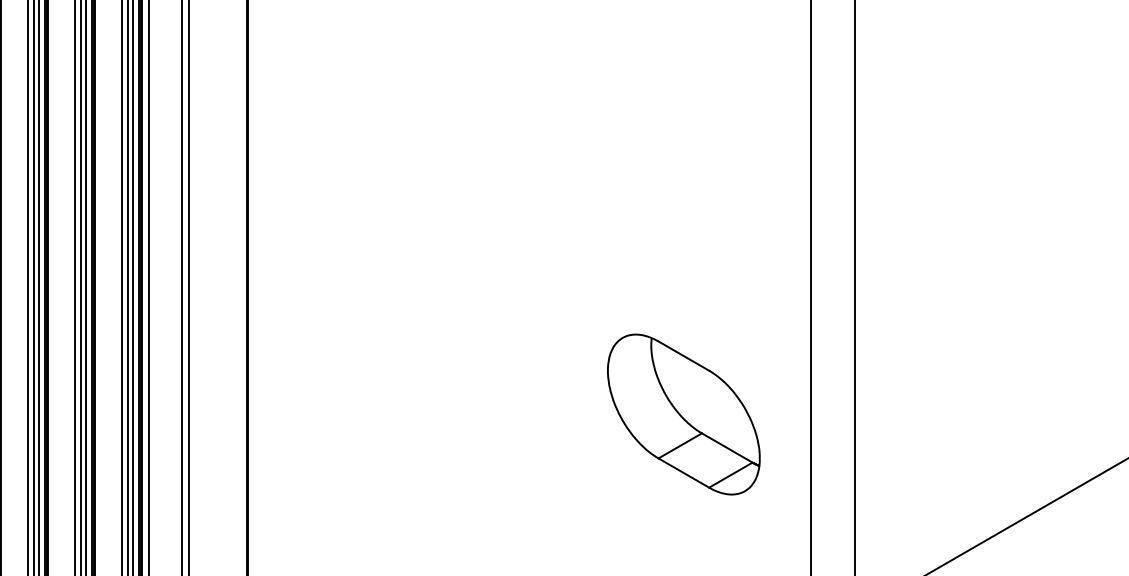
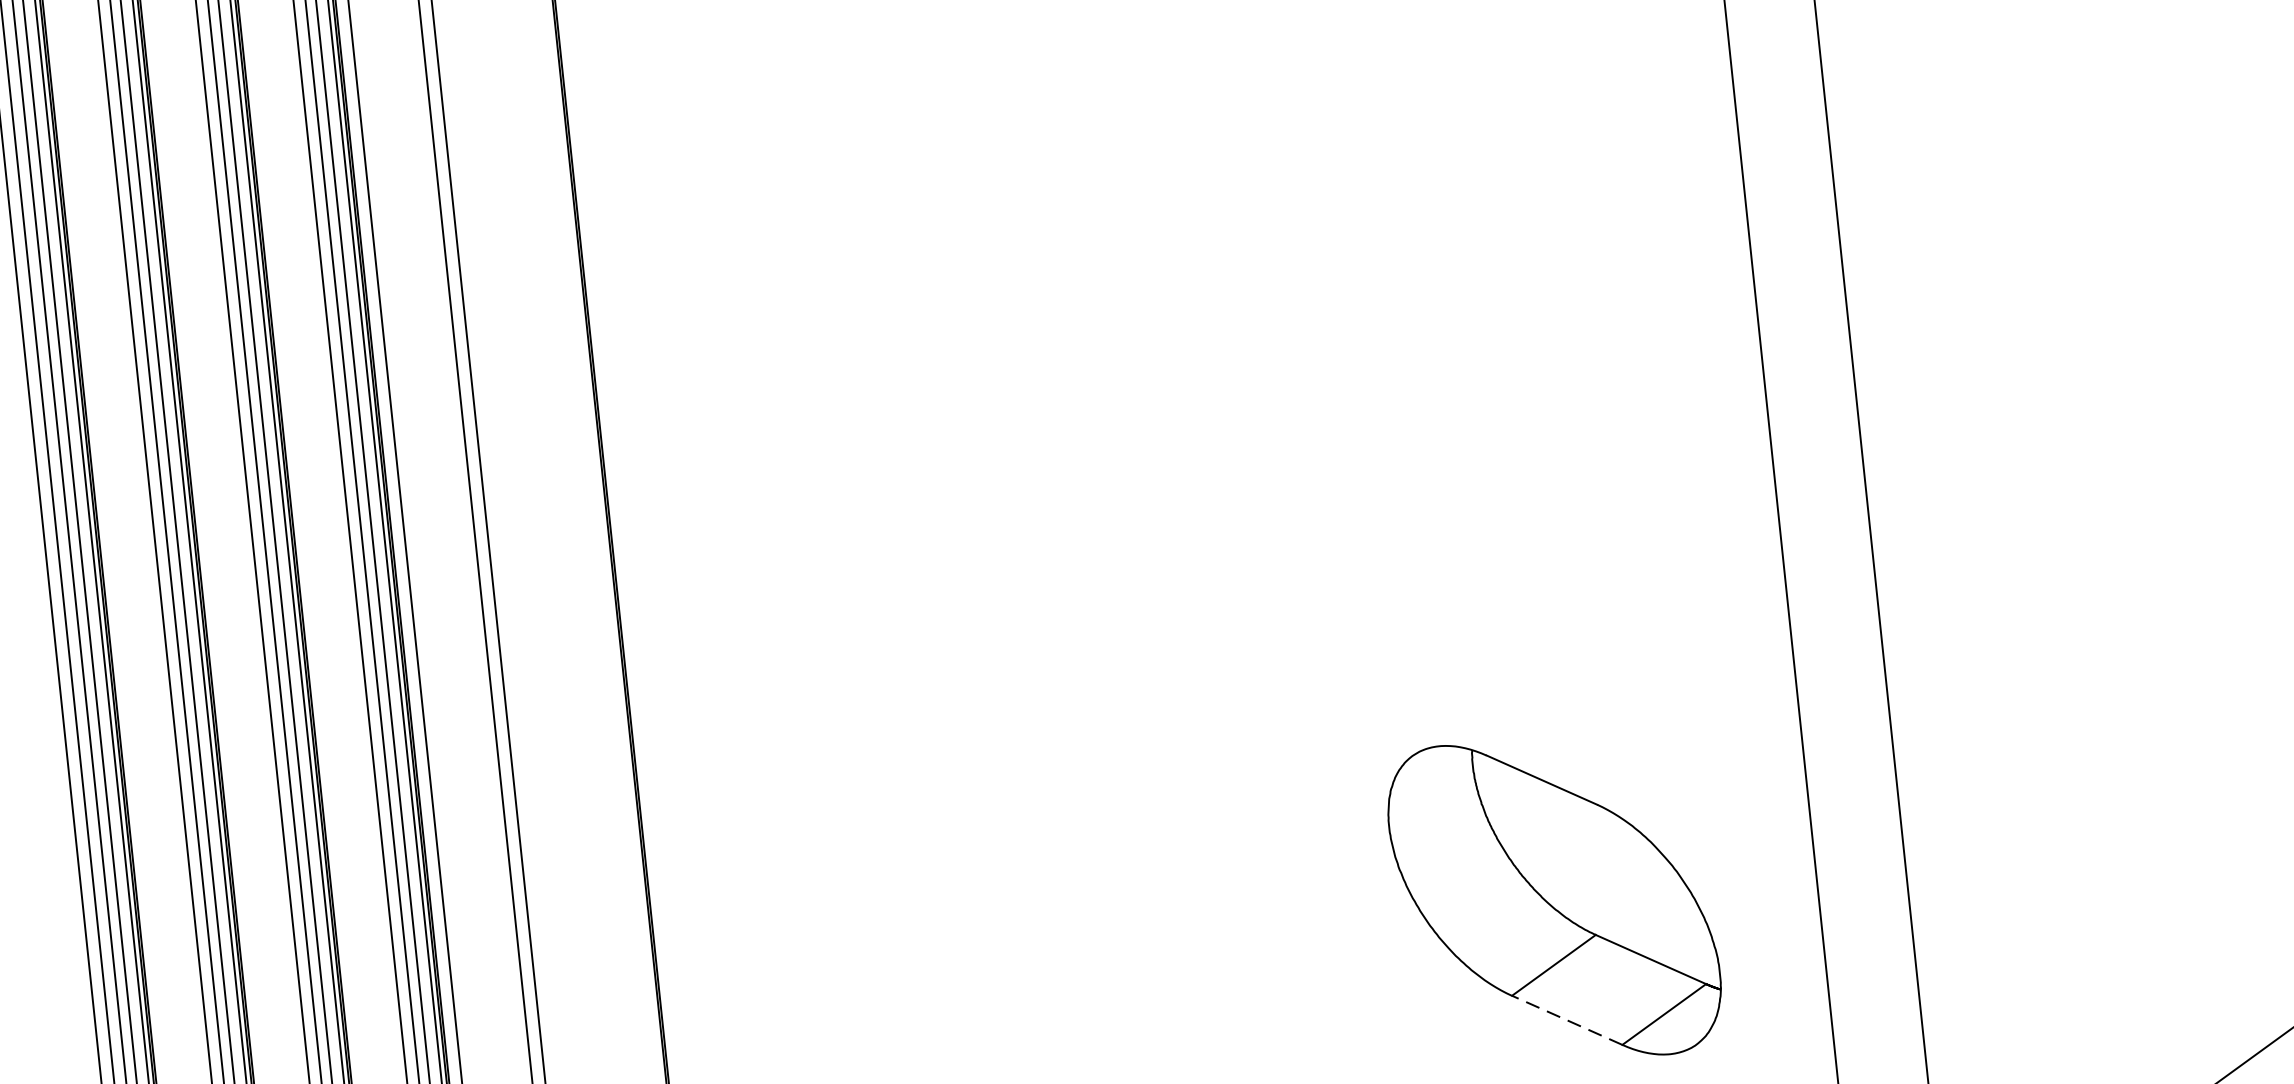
line: (683, 472) -> (1566, 1019), solid -> dashed

